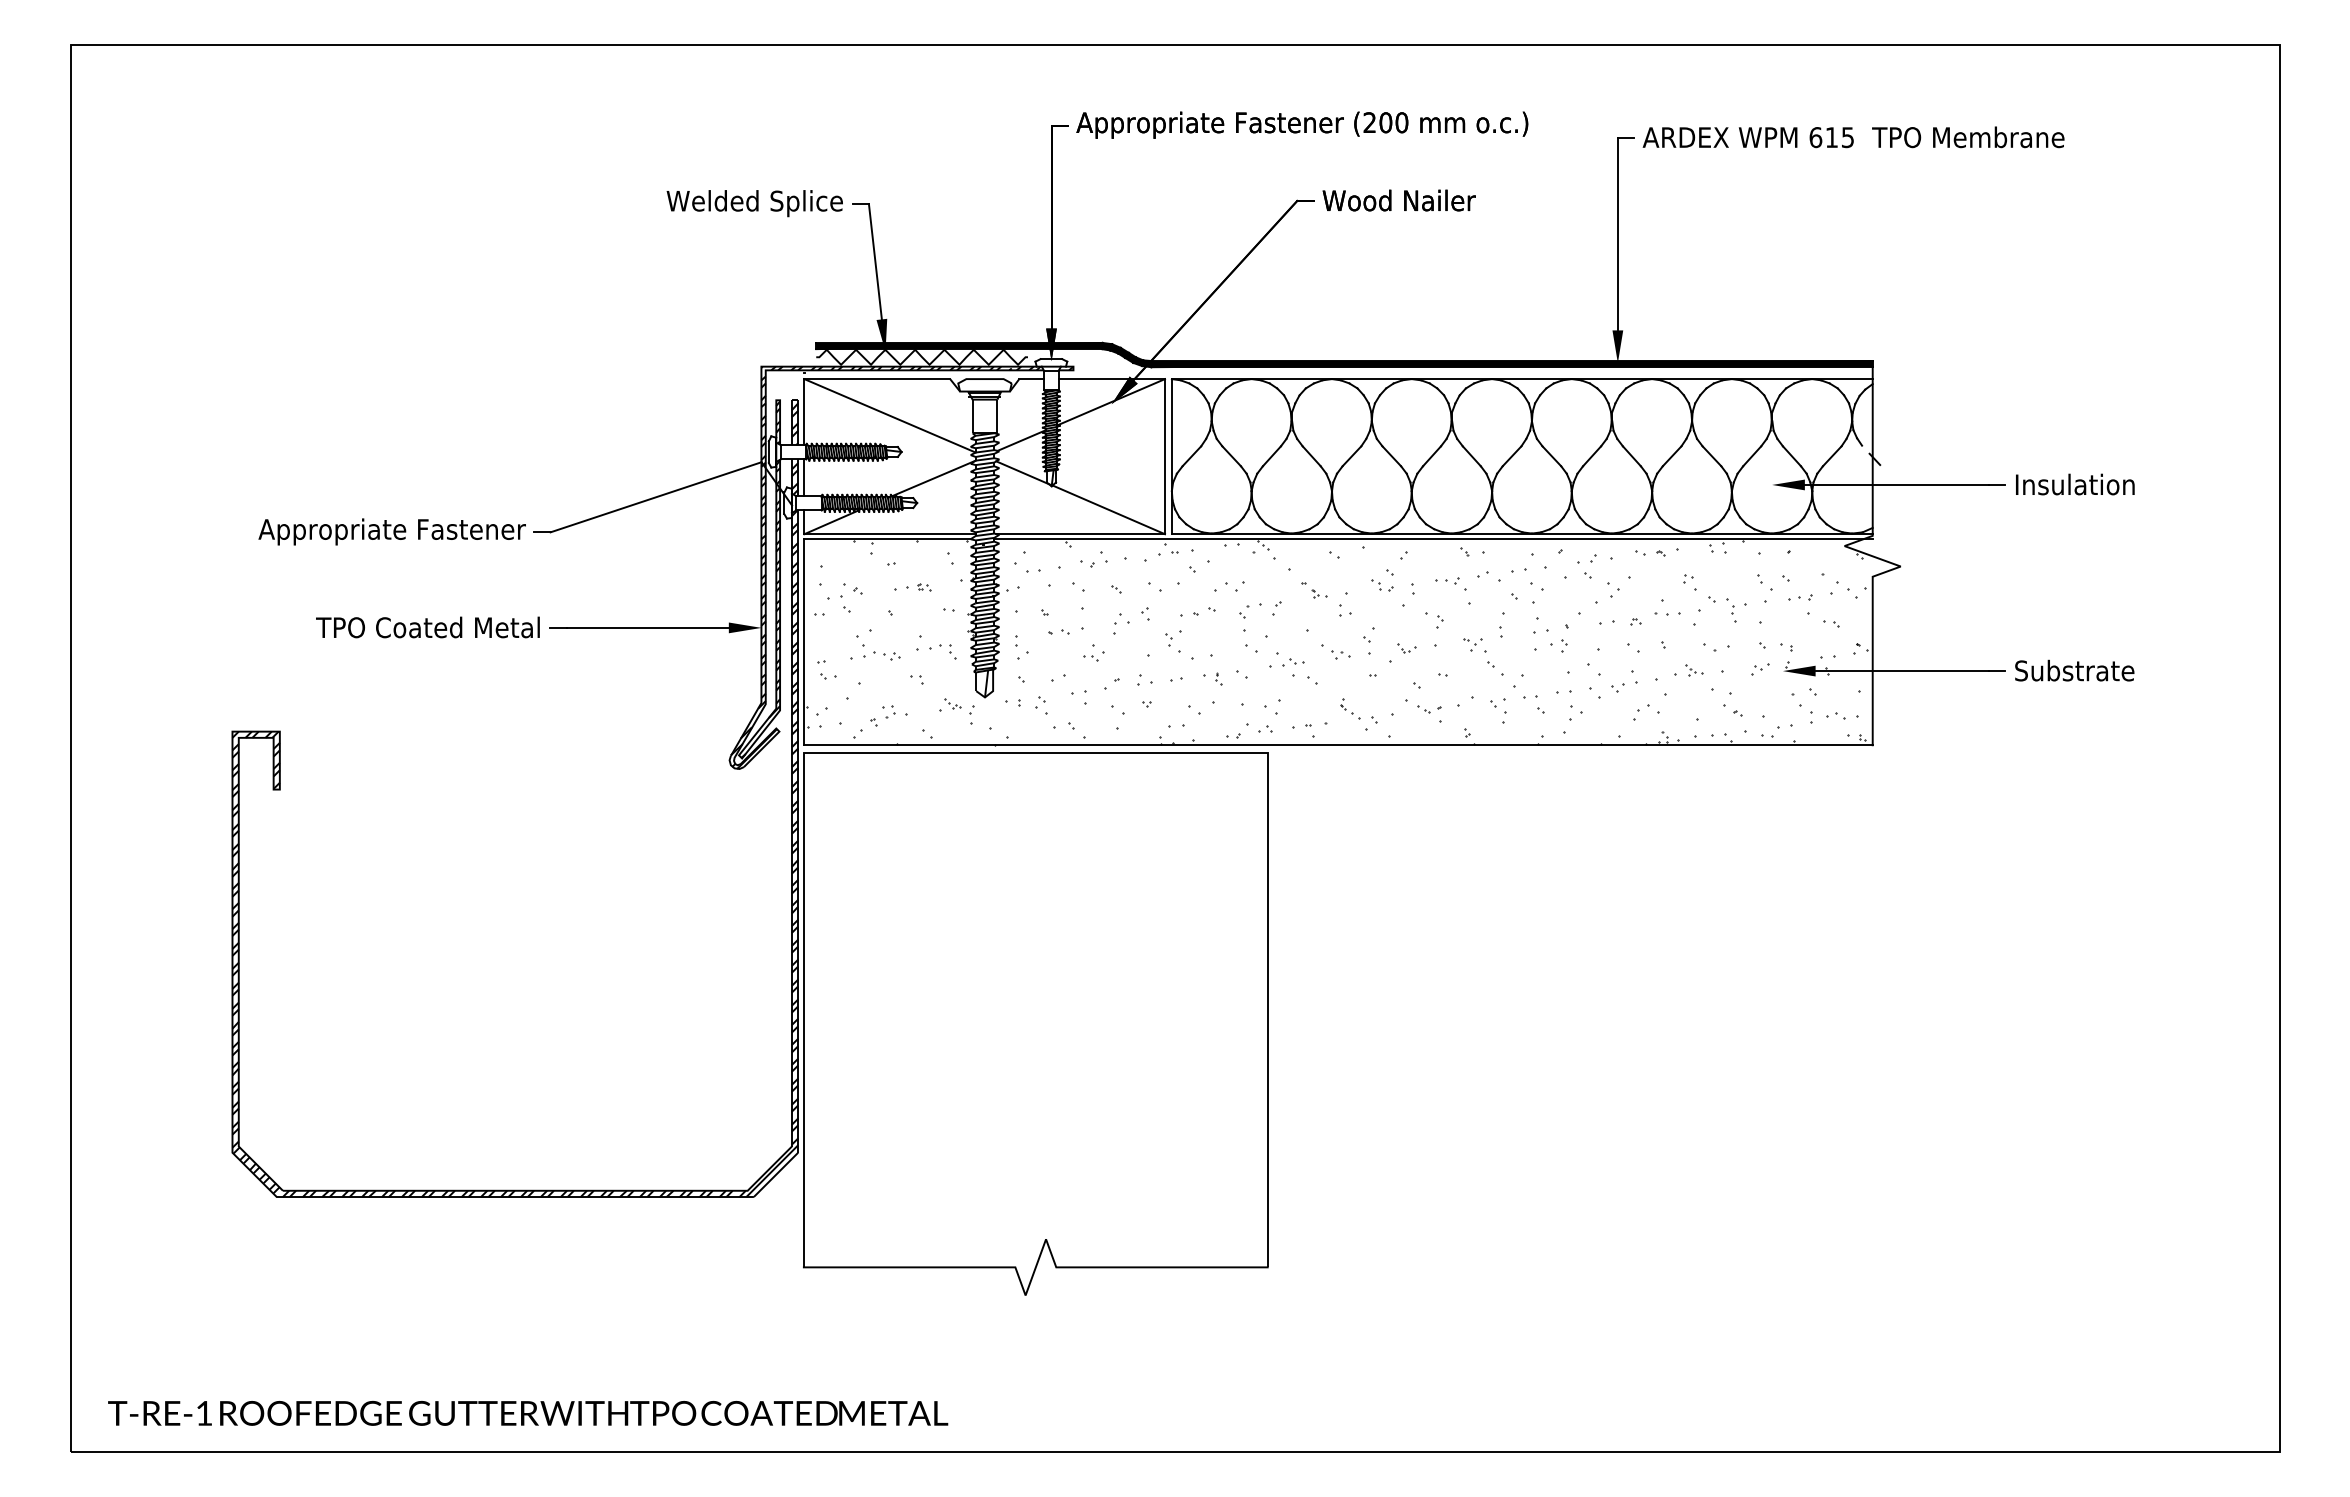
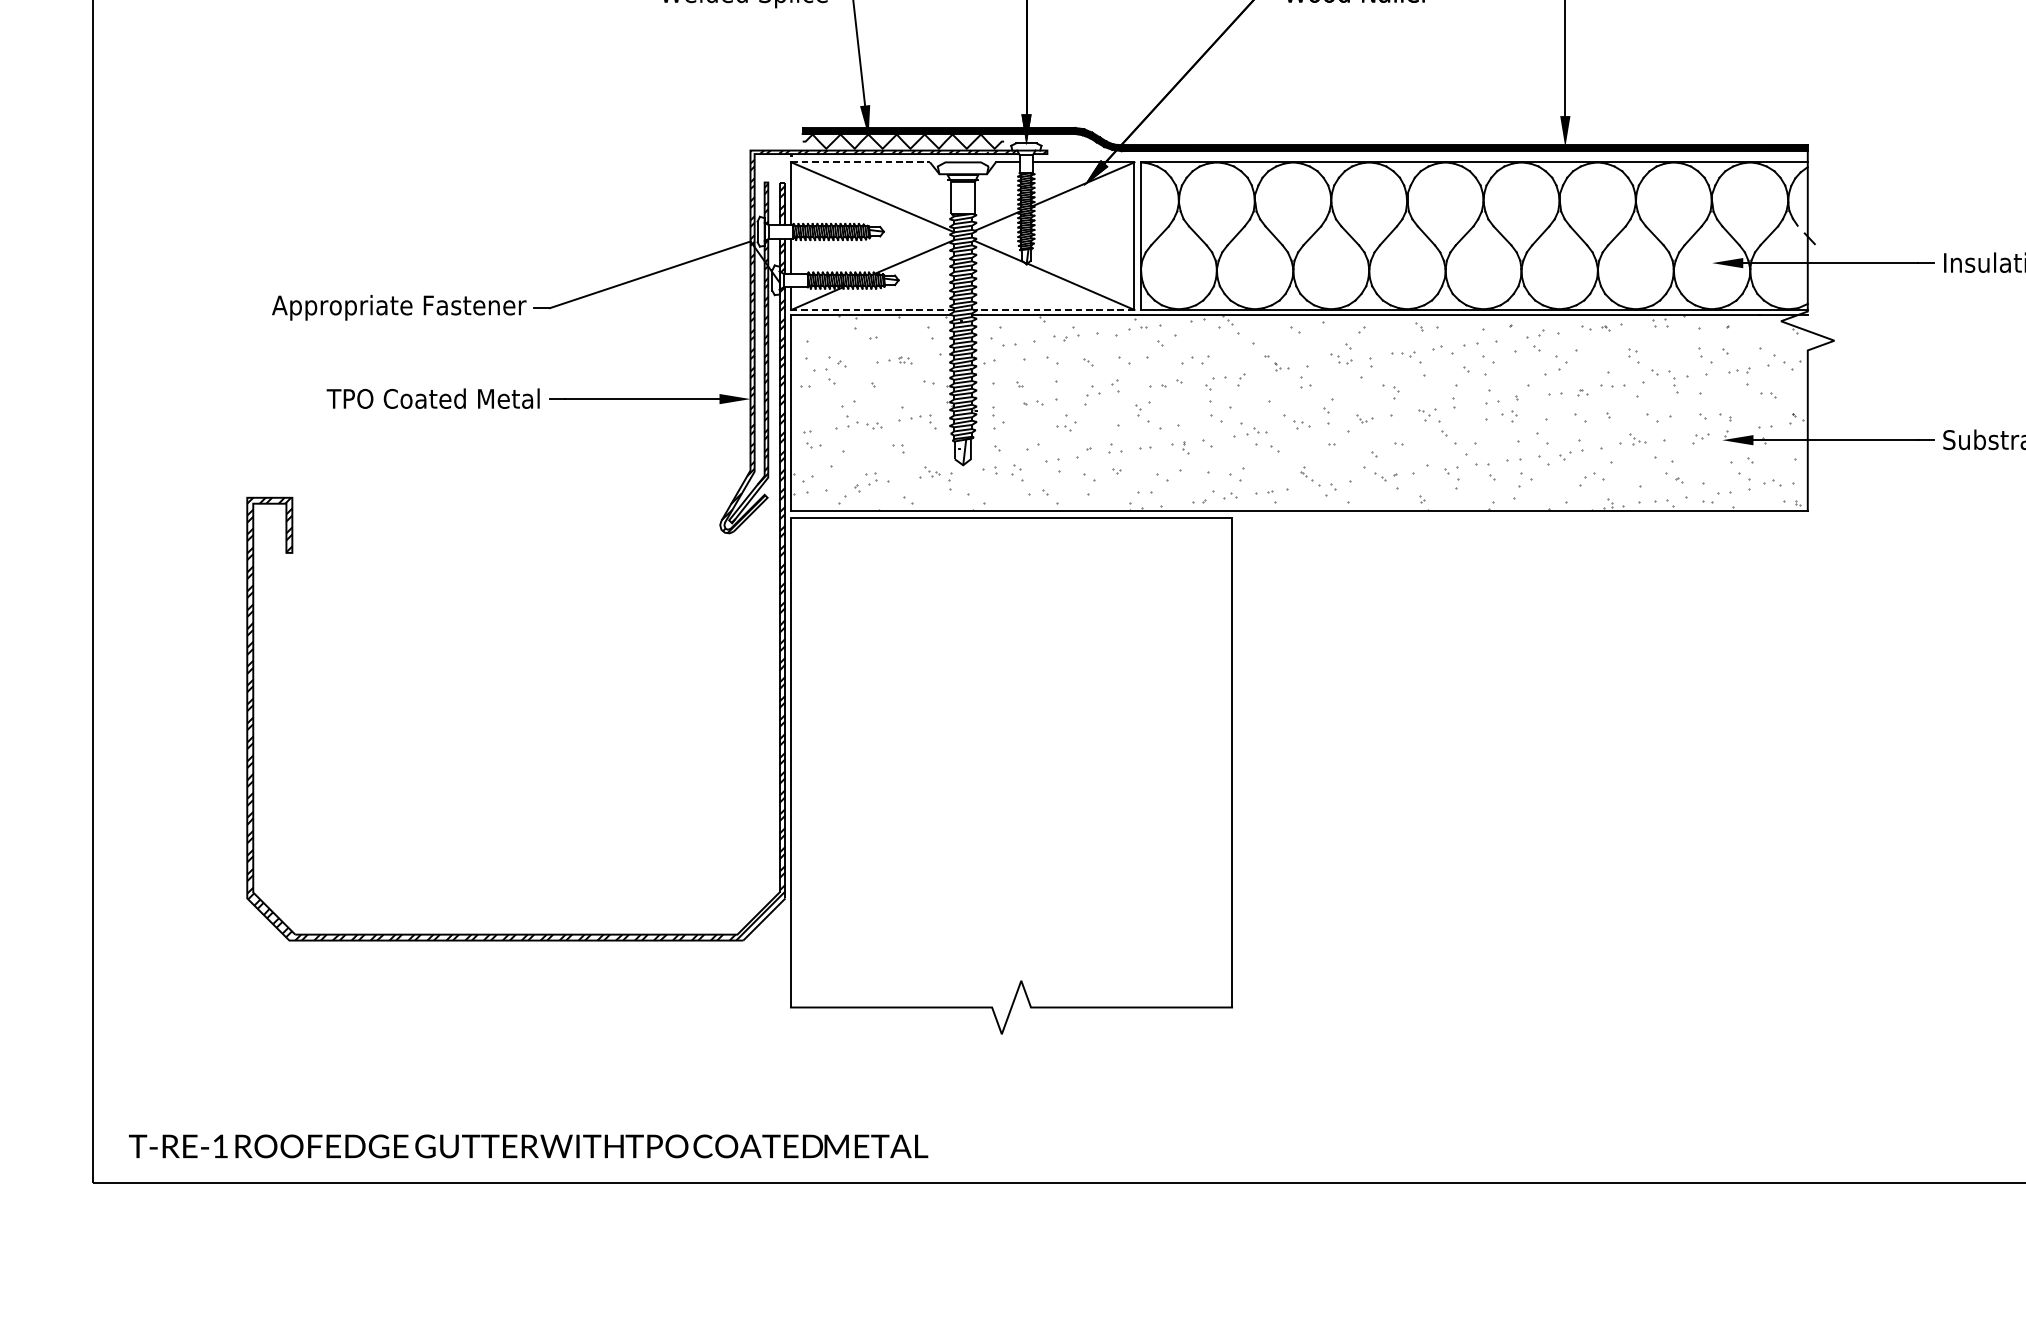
line: (877, 379) -> (860, 162), solid -> dashed
line: (890, 534) -> (873, 310), solid -> dashed
line: (1080, 534) -> (1054, 310), solid -> dashed
hatch: (1336, 642) -> (1297, 412), removed

